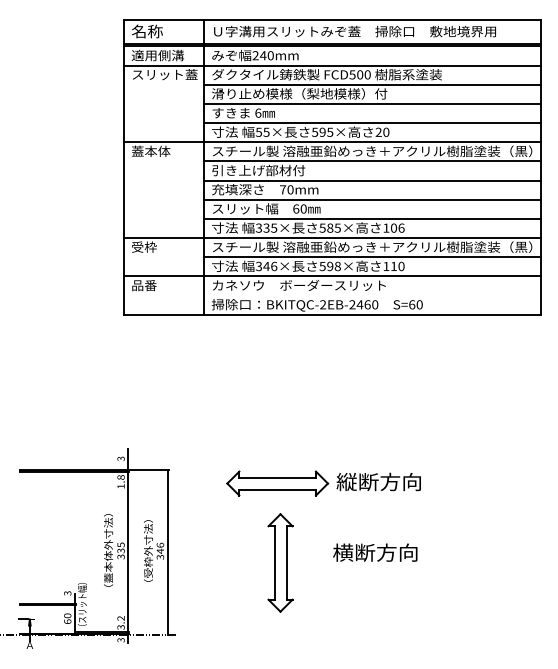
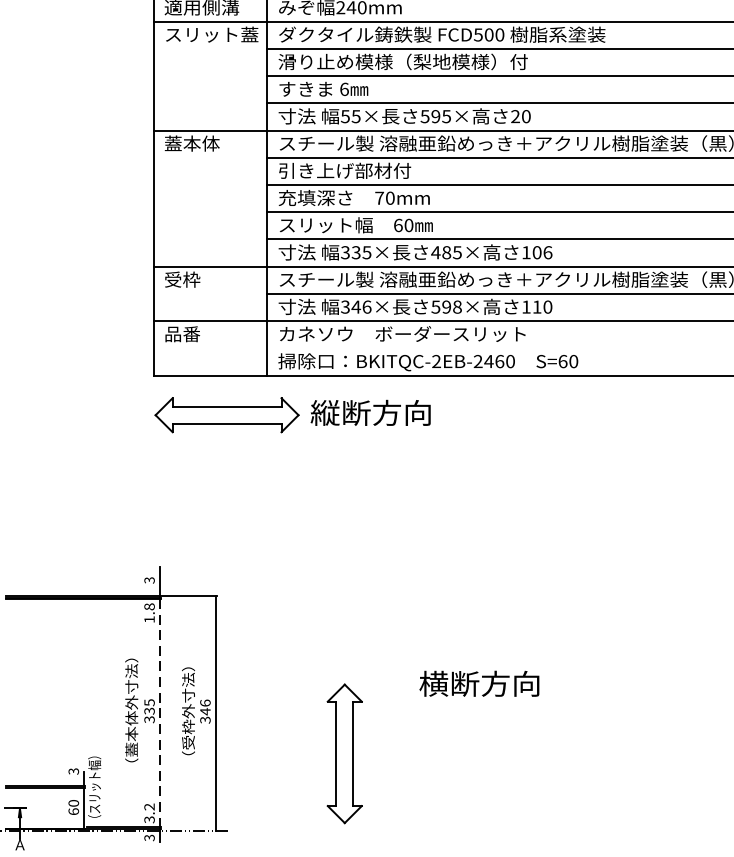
text: (322, 227) -> (435, 251), 585× -> 485×
part: (323, 483) -> (292, 415), moved
line: (128, 552) -> (160, 713), solid -> dashed
text: (375, 552) -> (479, 683), moved
part: (280, 562) -> (344, 753), moved

